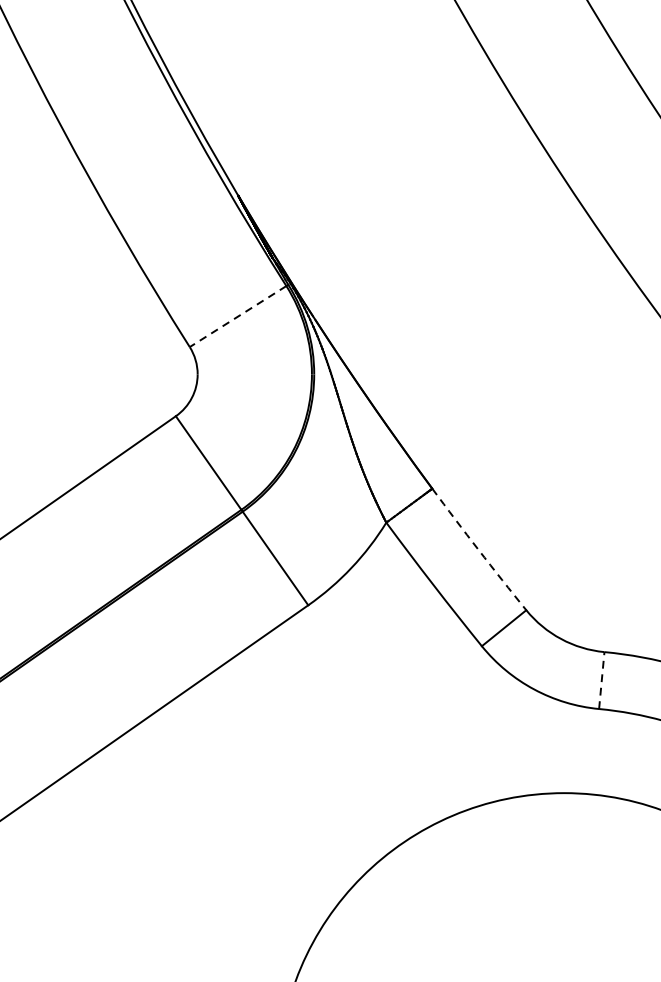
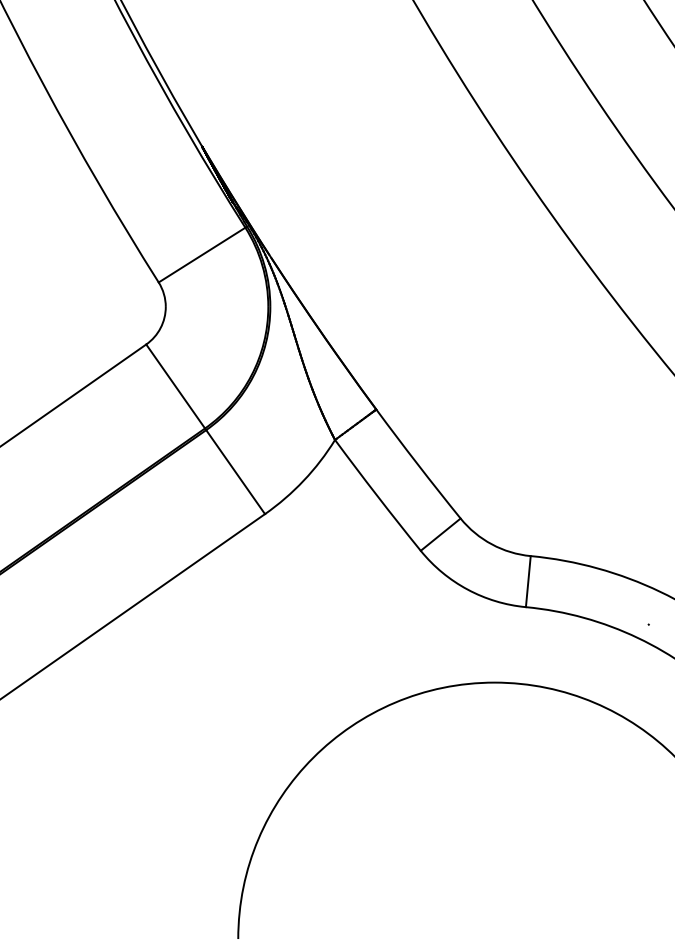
line: (237, 317) -> (201, 255), dashed -> solid
arc: (478, 550) -> (417, 464), dashed -> solid
line: (601, 680) -> (528, 581), dashed -> solid

